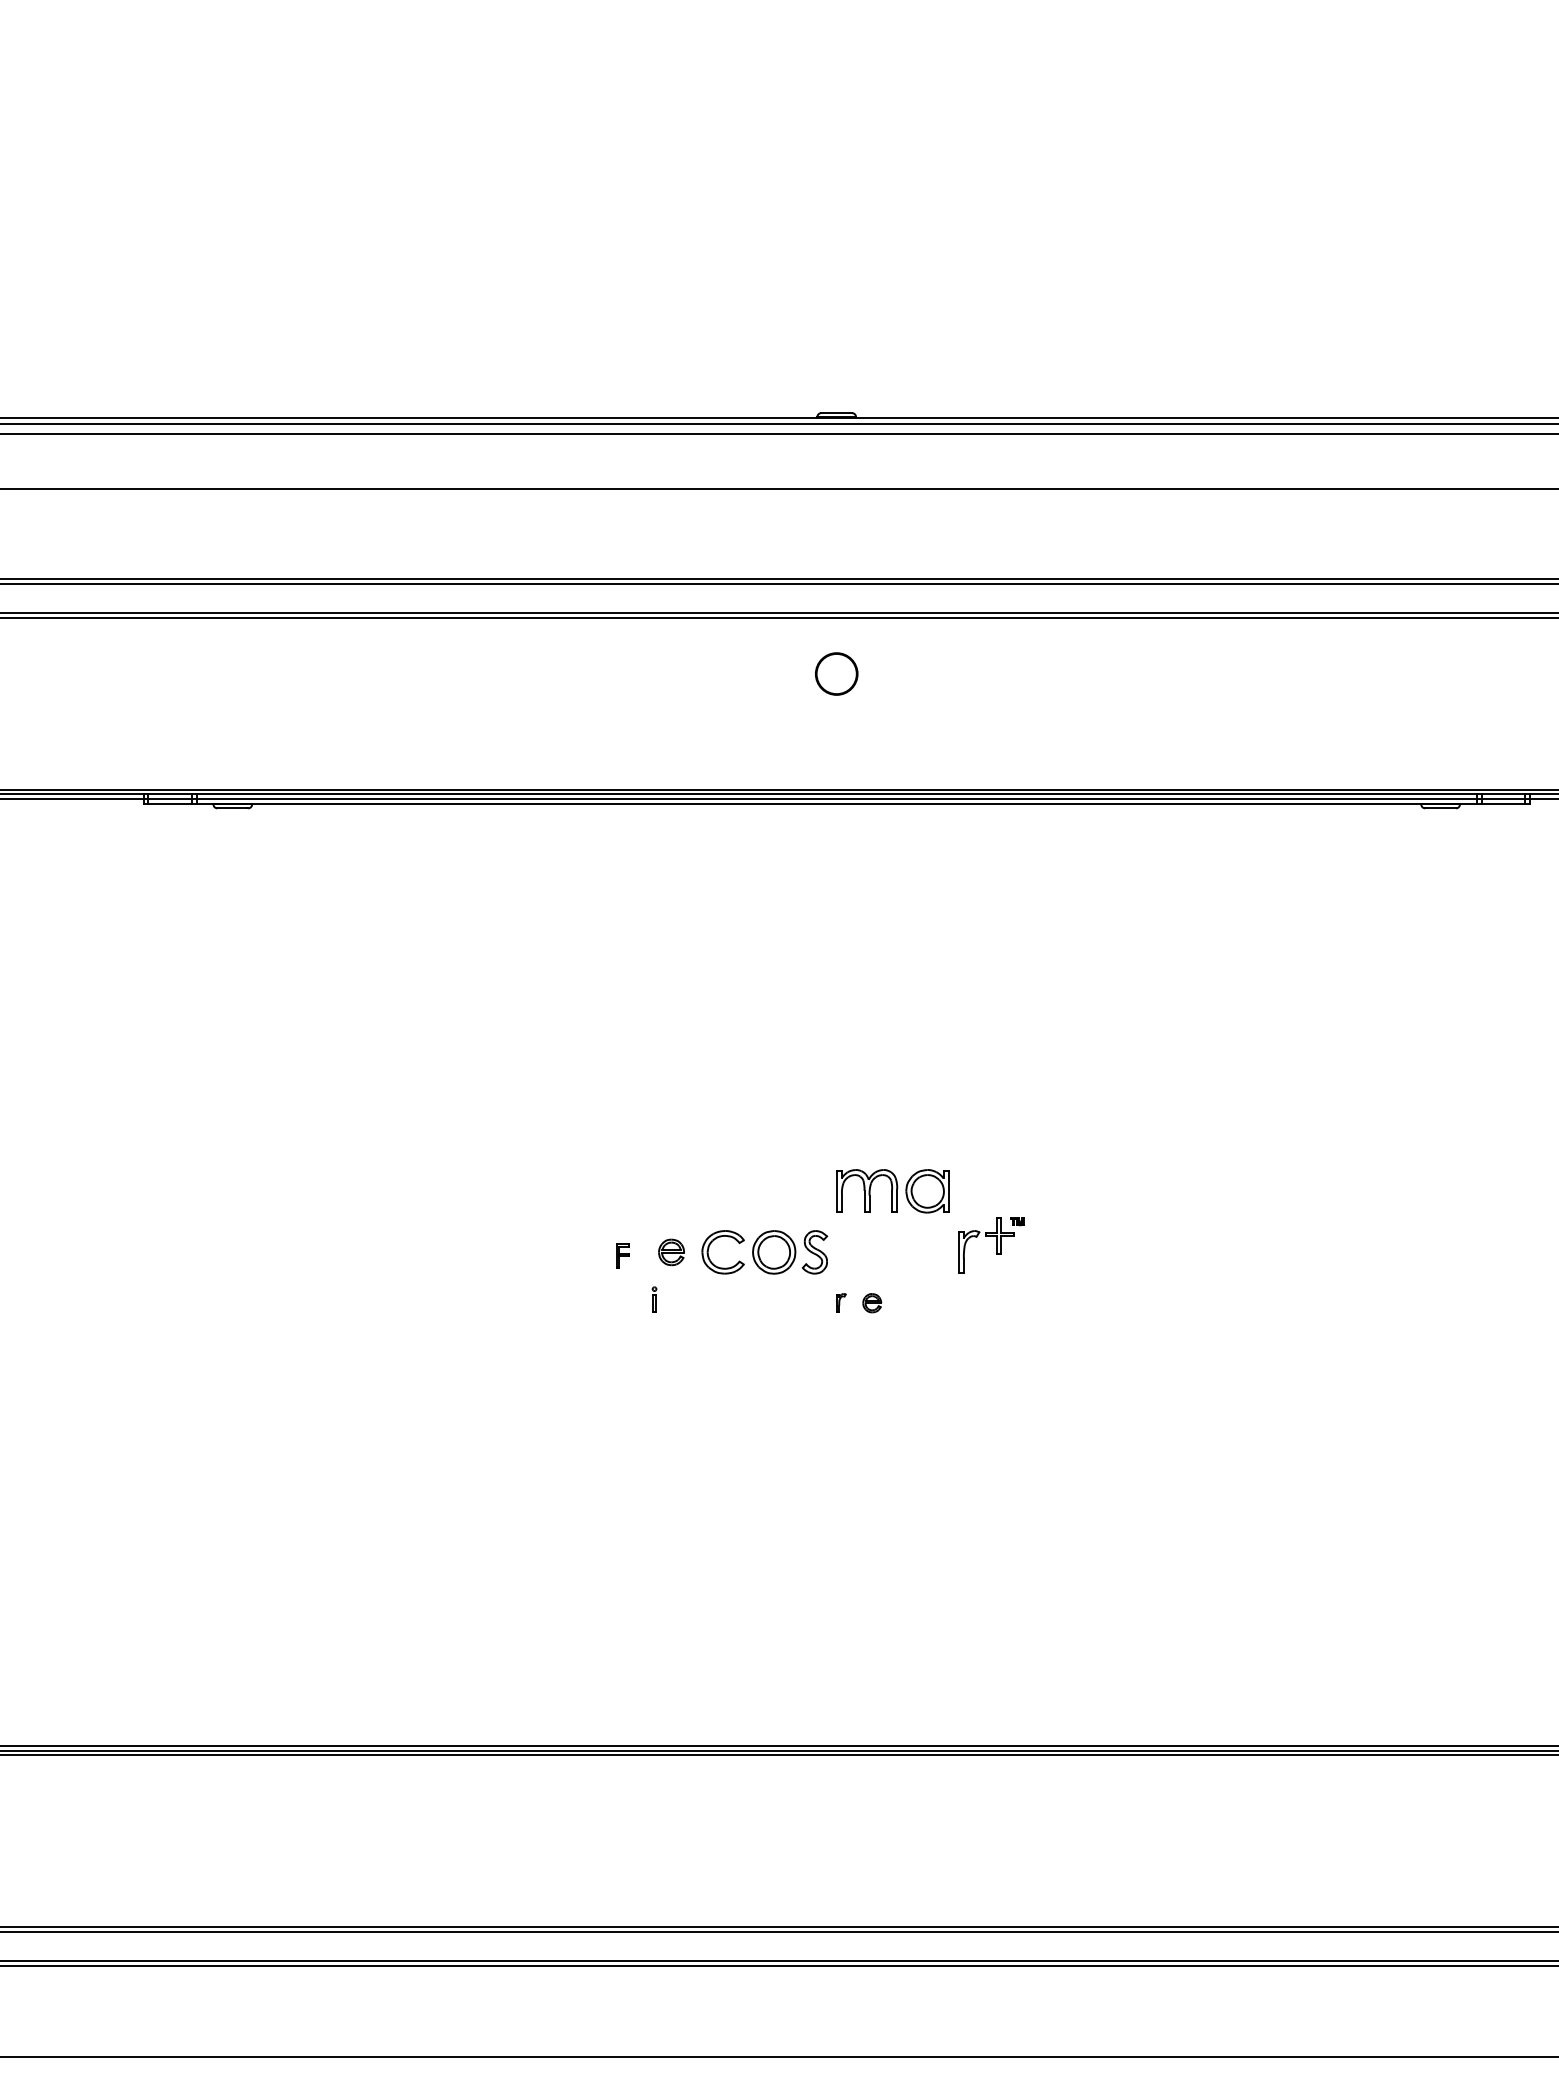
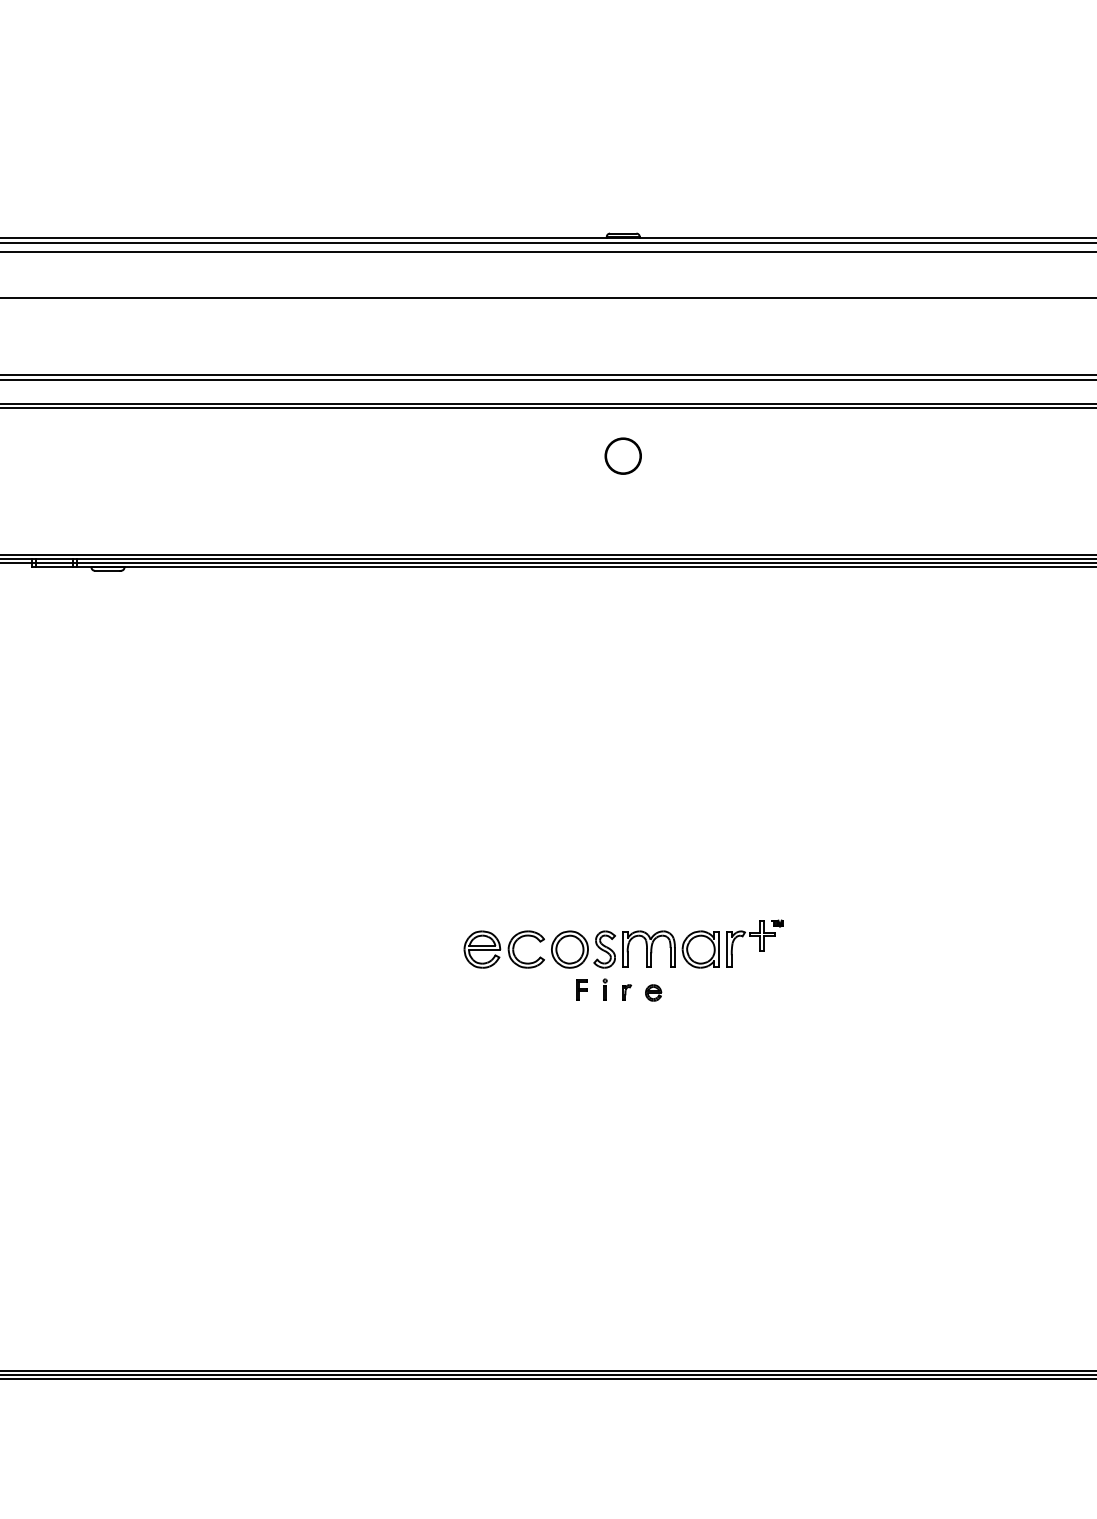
part: (892, 1191) -> (670, 949), moved
part: (671, 1252) -> (482, 949), size x1.67
part: (622, 1255) -> (582, 989), moved
part: (654, 1299) -> (605, 989), moved

